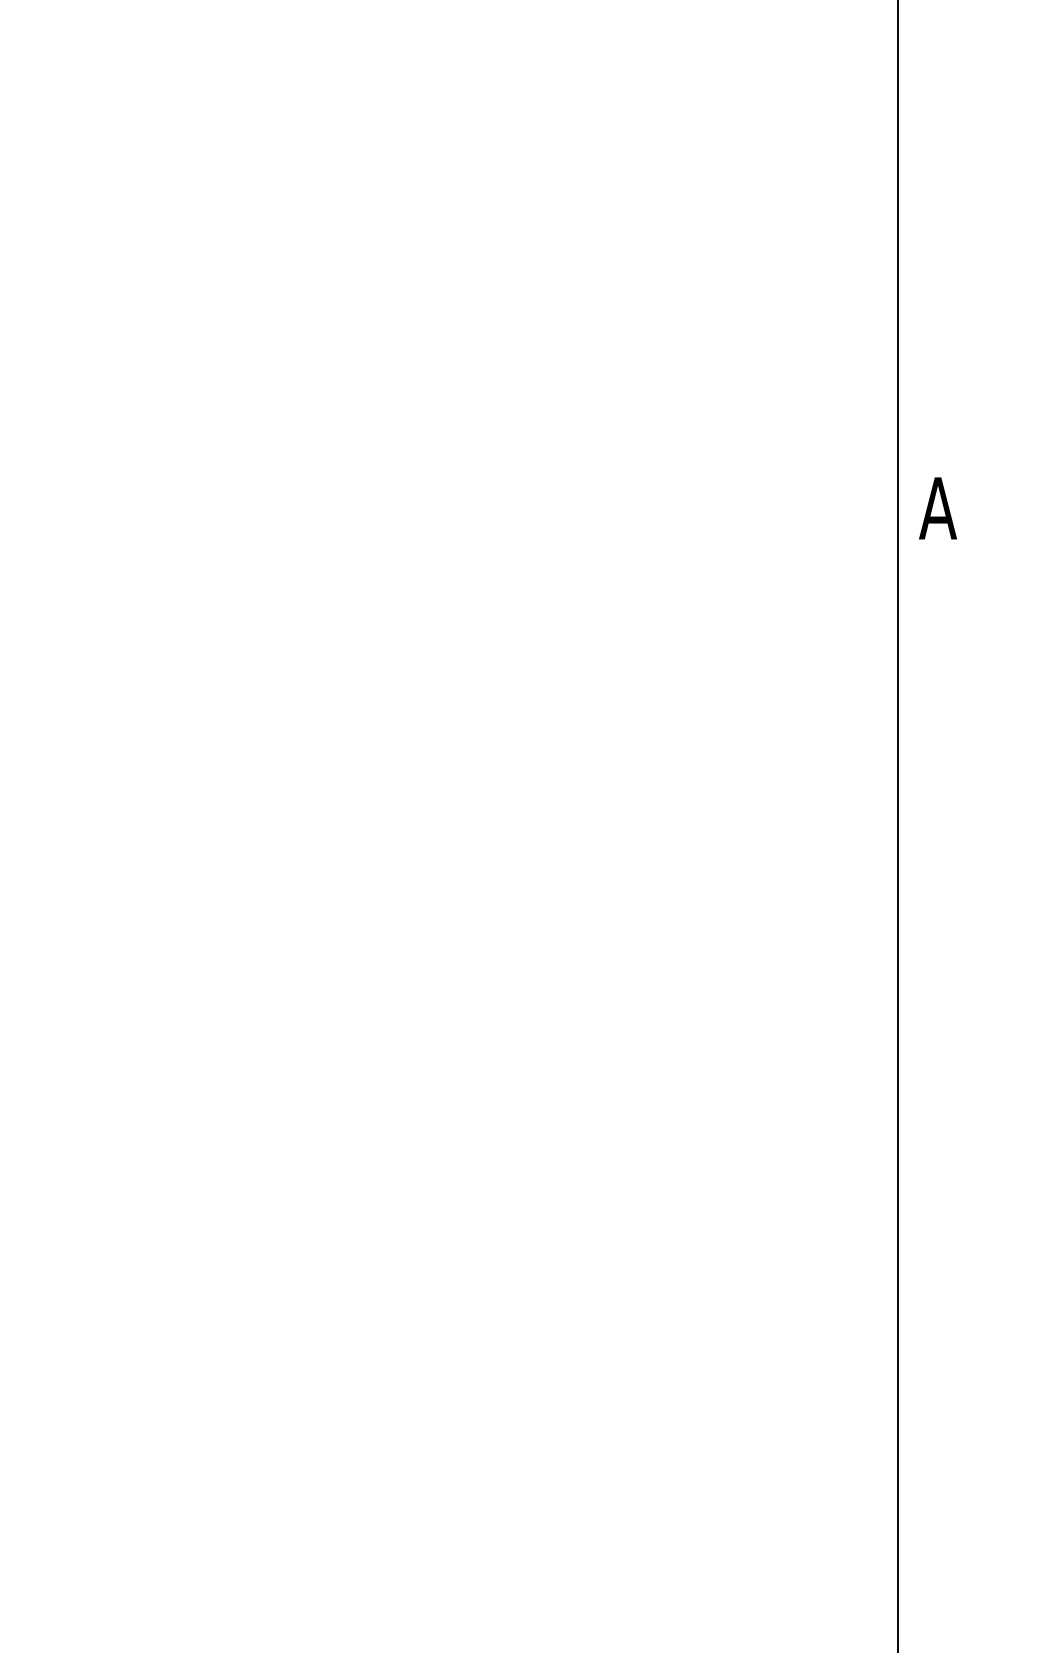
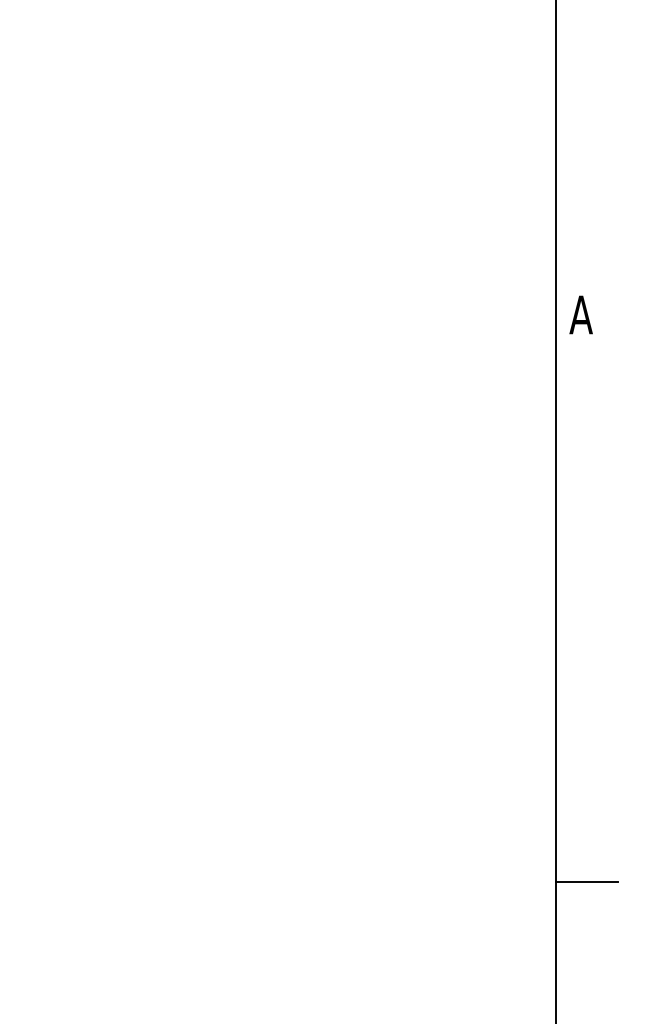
line: (946, 1423) -> (586, 881), added

